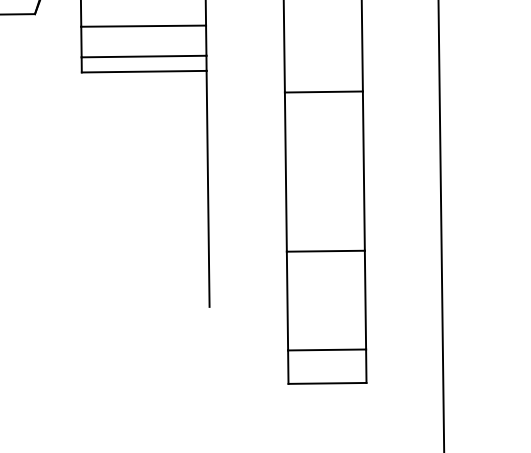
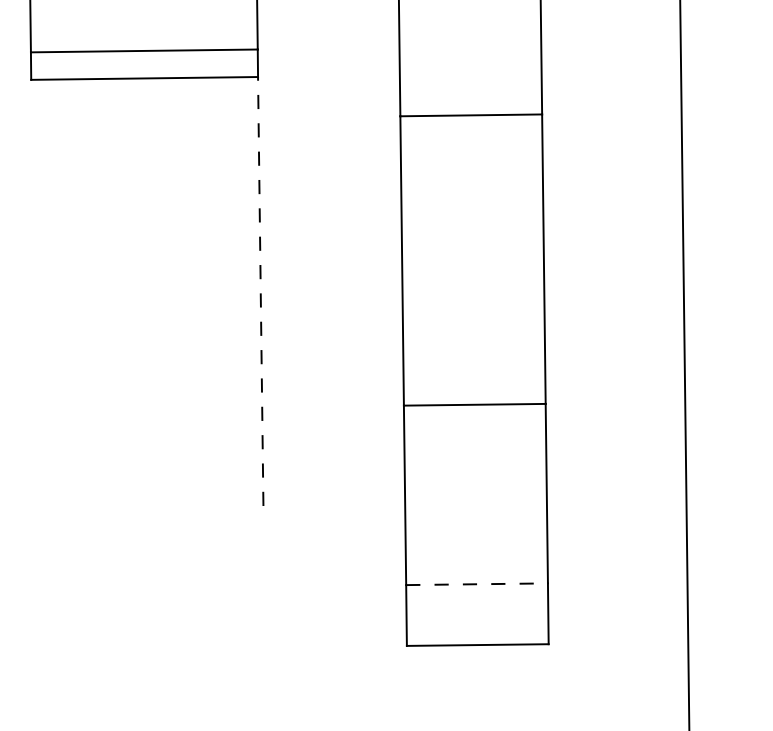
line: (208, 188) -> (261, 290), solid -> dashed
line: (327, 349) -> (477, 583), solid -> dashed

